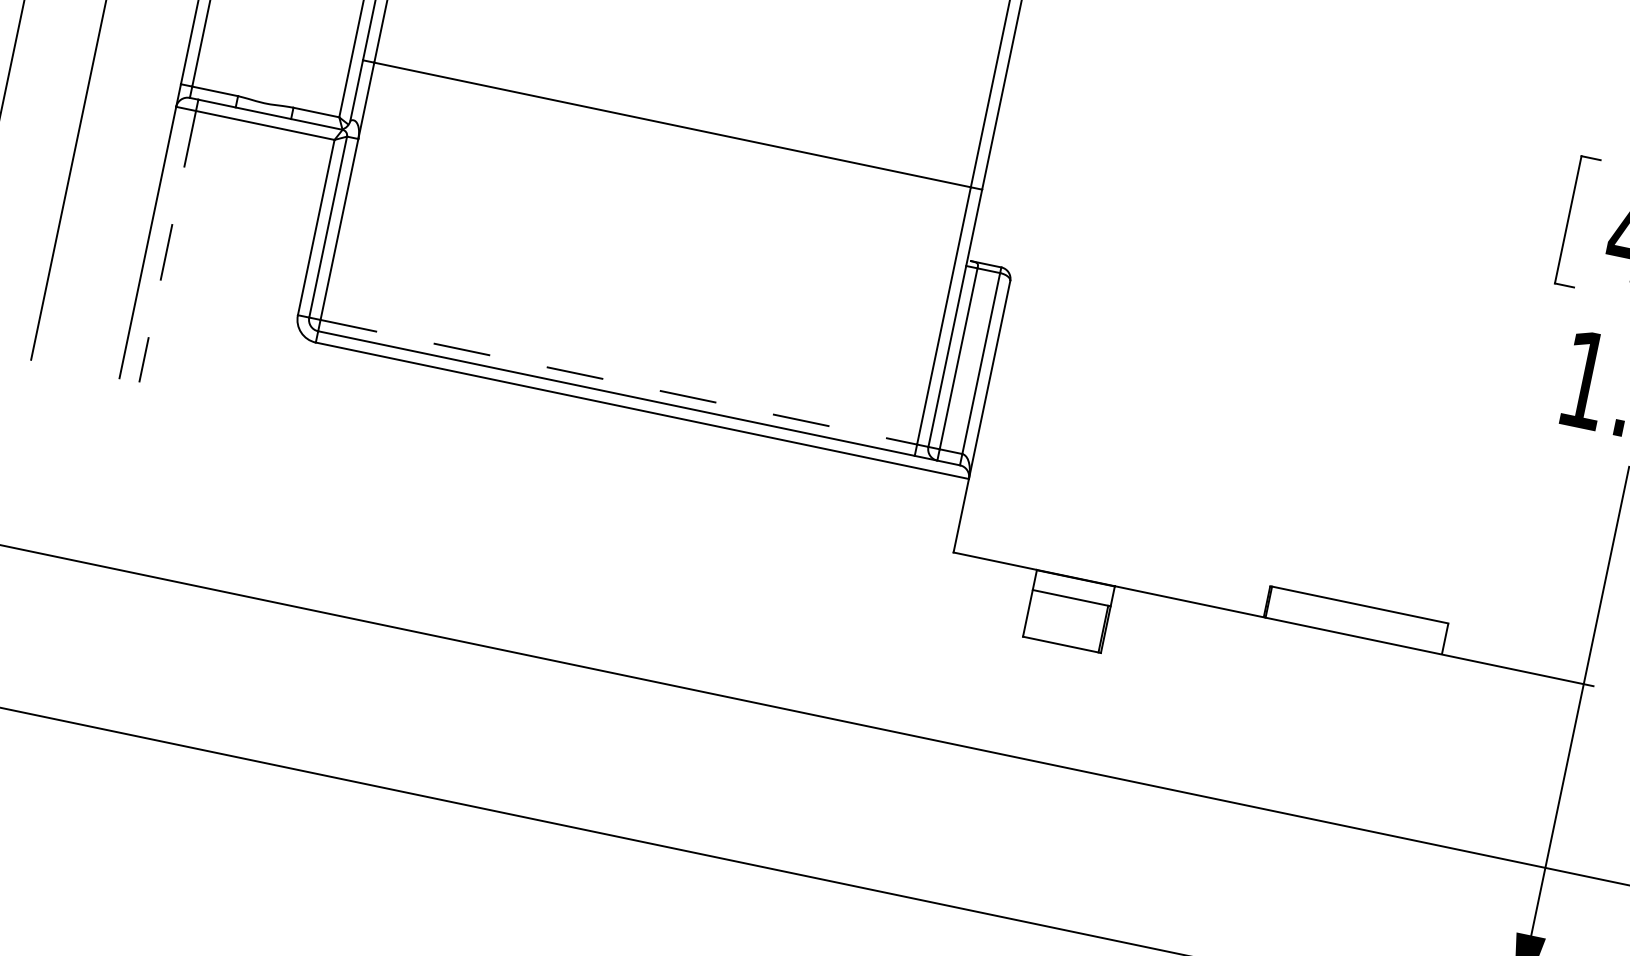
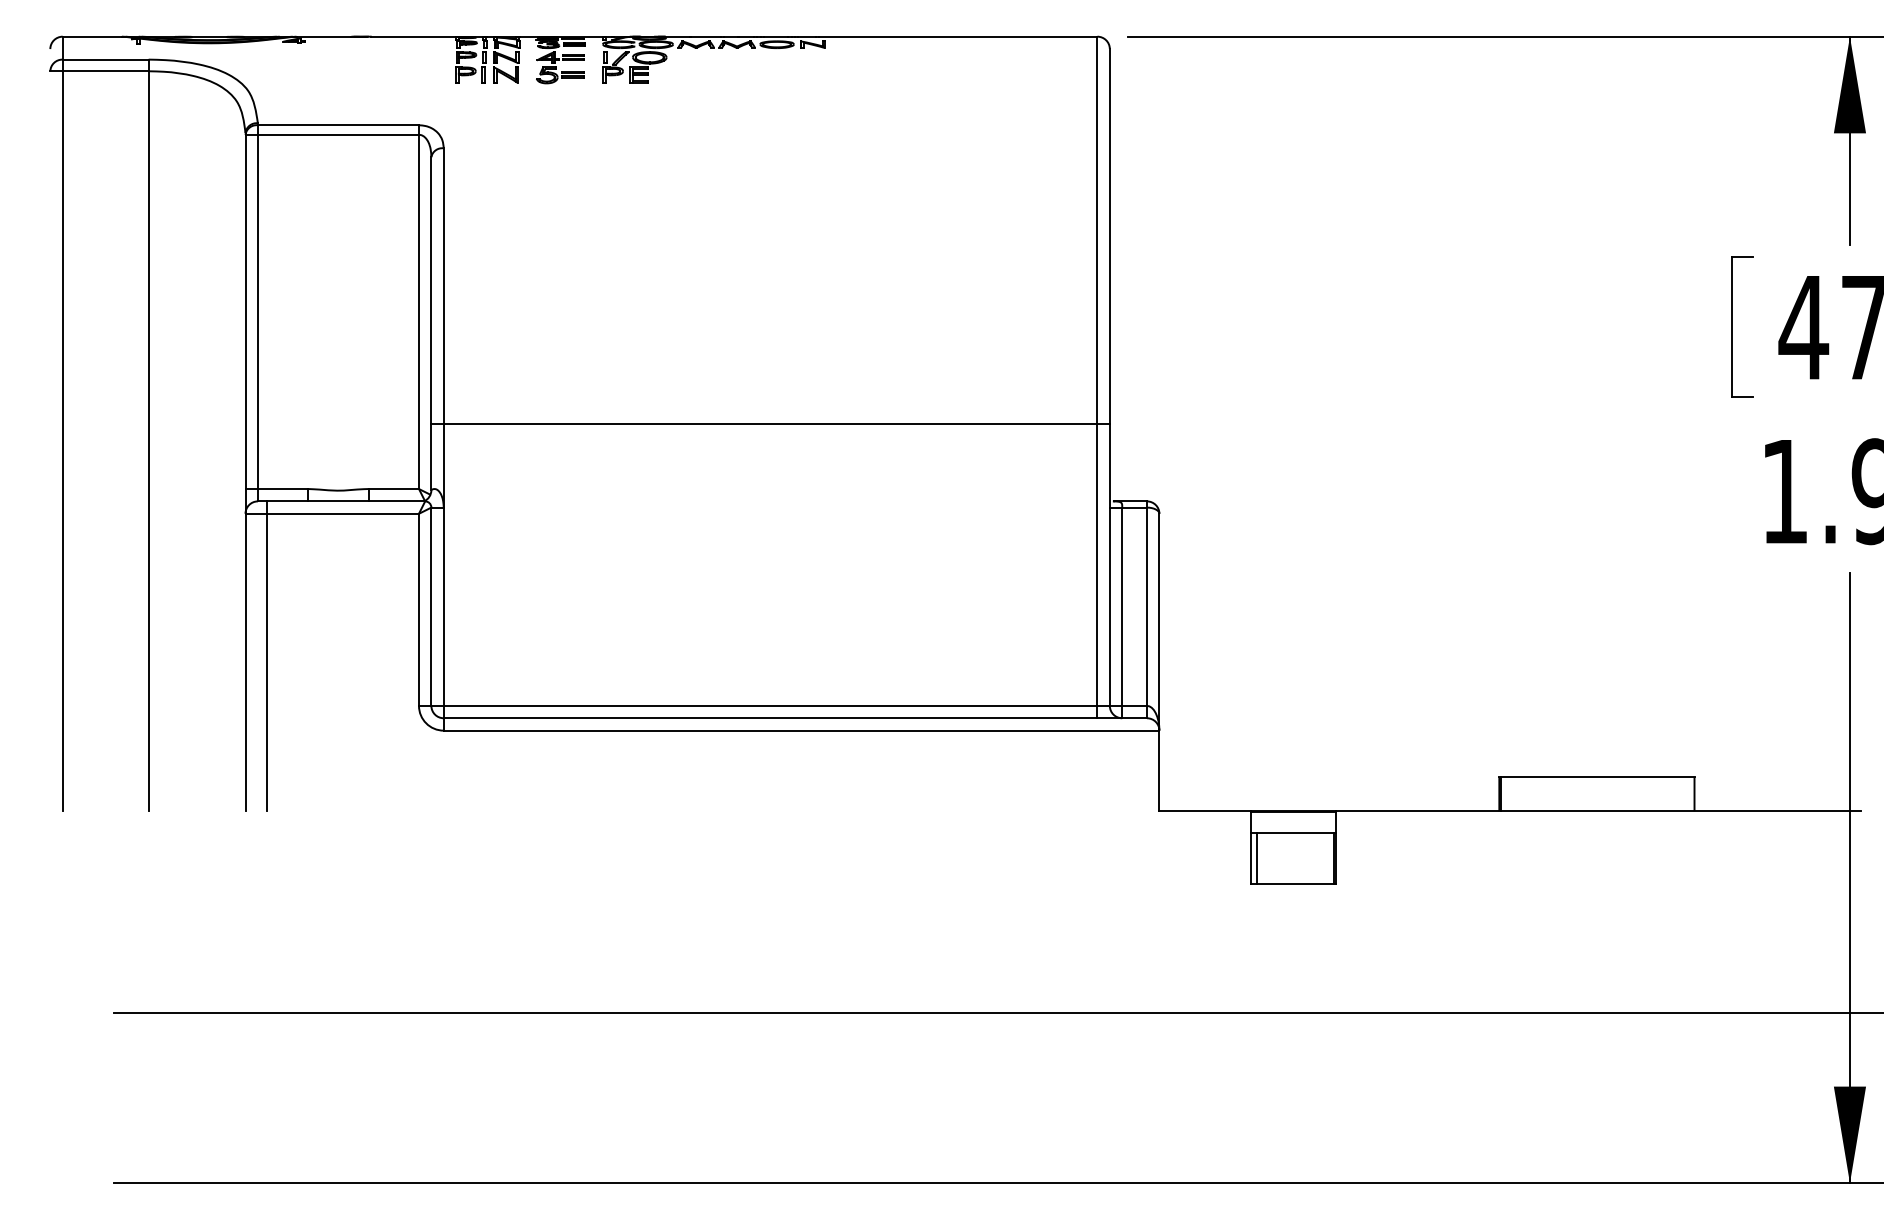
line: (167, 246) -> (267, 662), dashed -> solid
line: (618, 381) -> (770, 705), dashed -> solid
line: (1033, 614) -> (1256, 858), added

